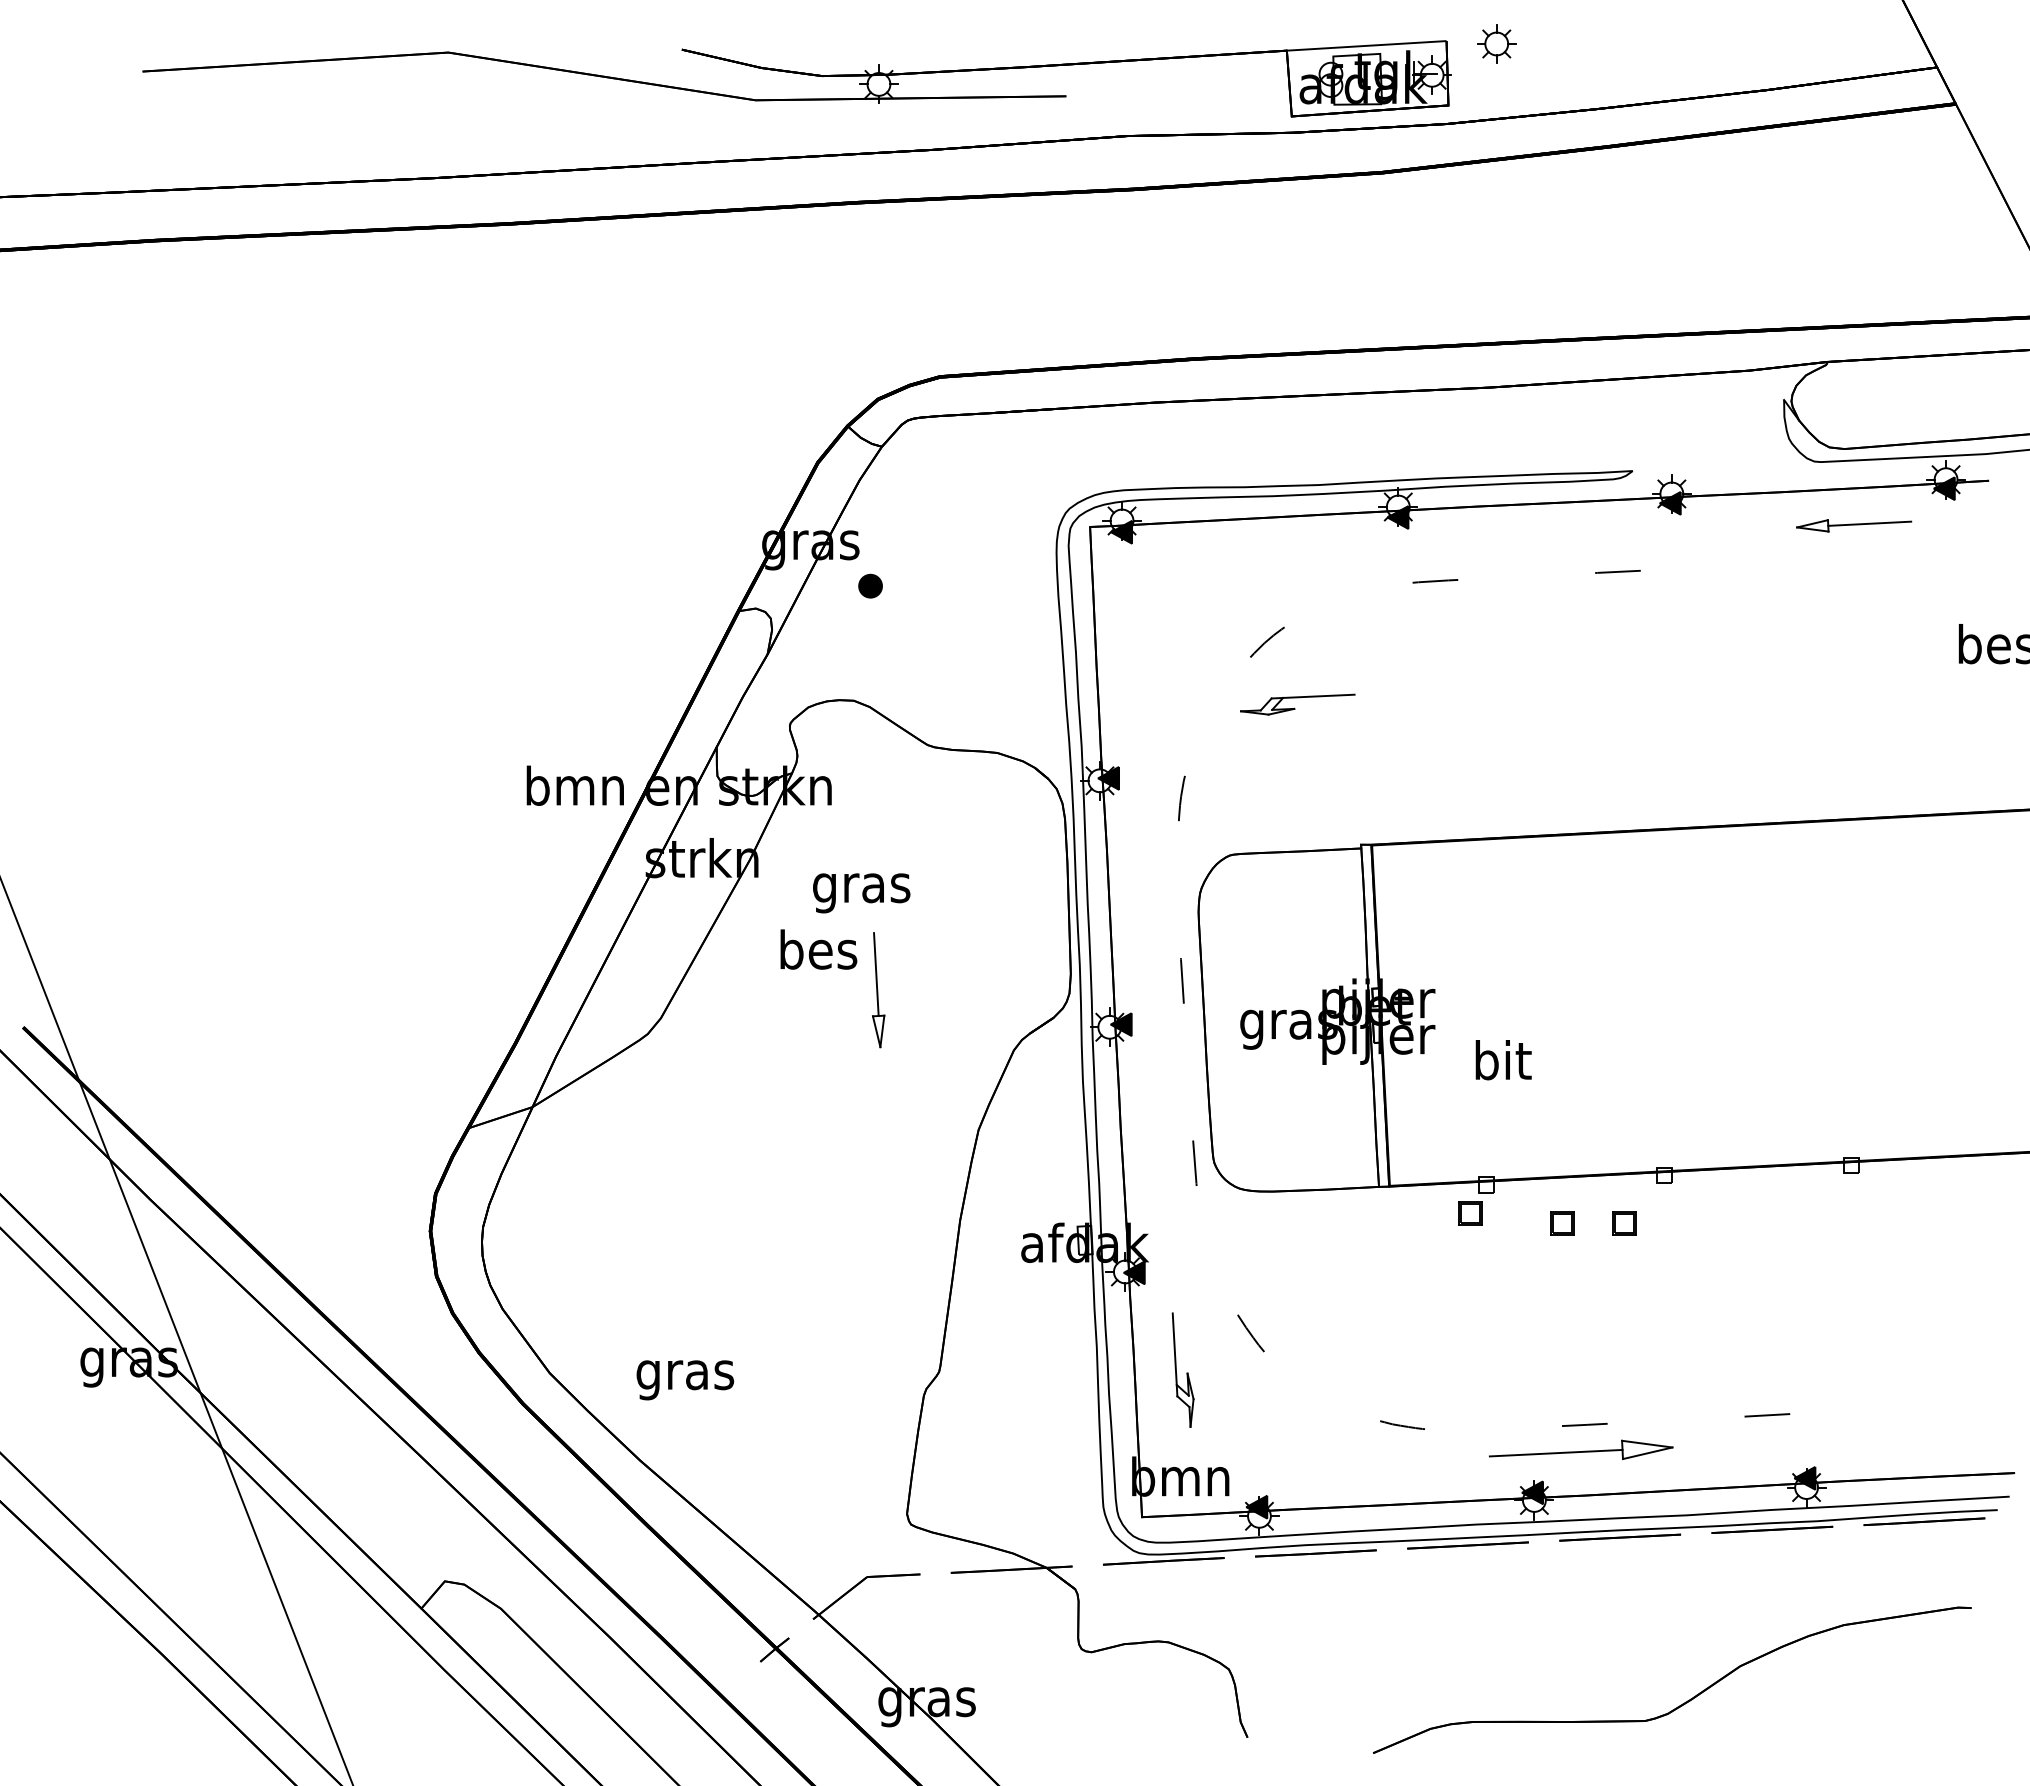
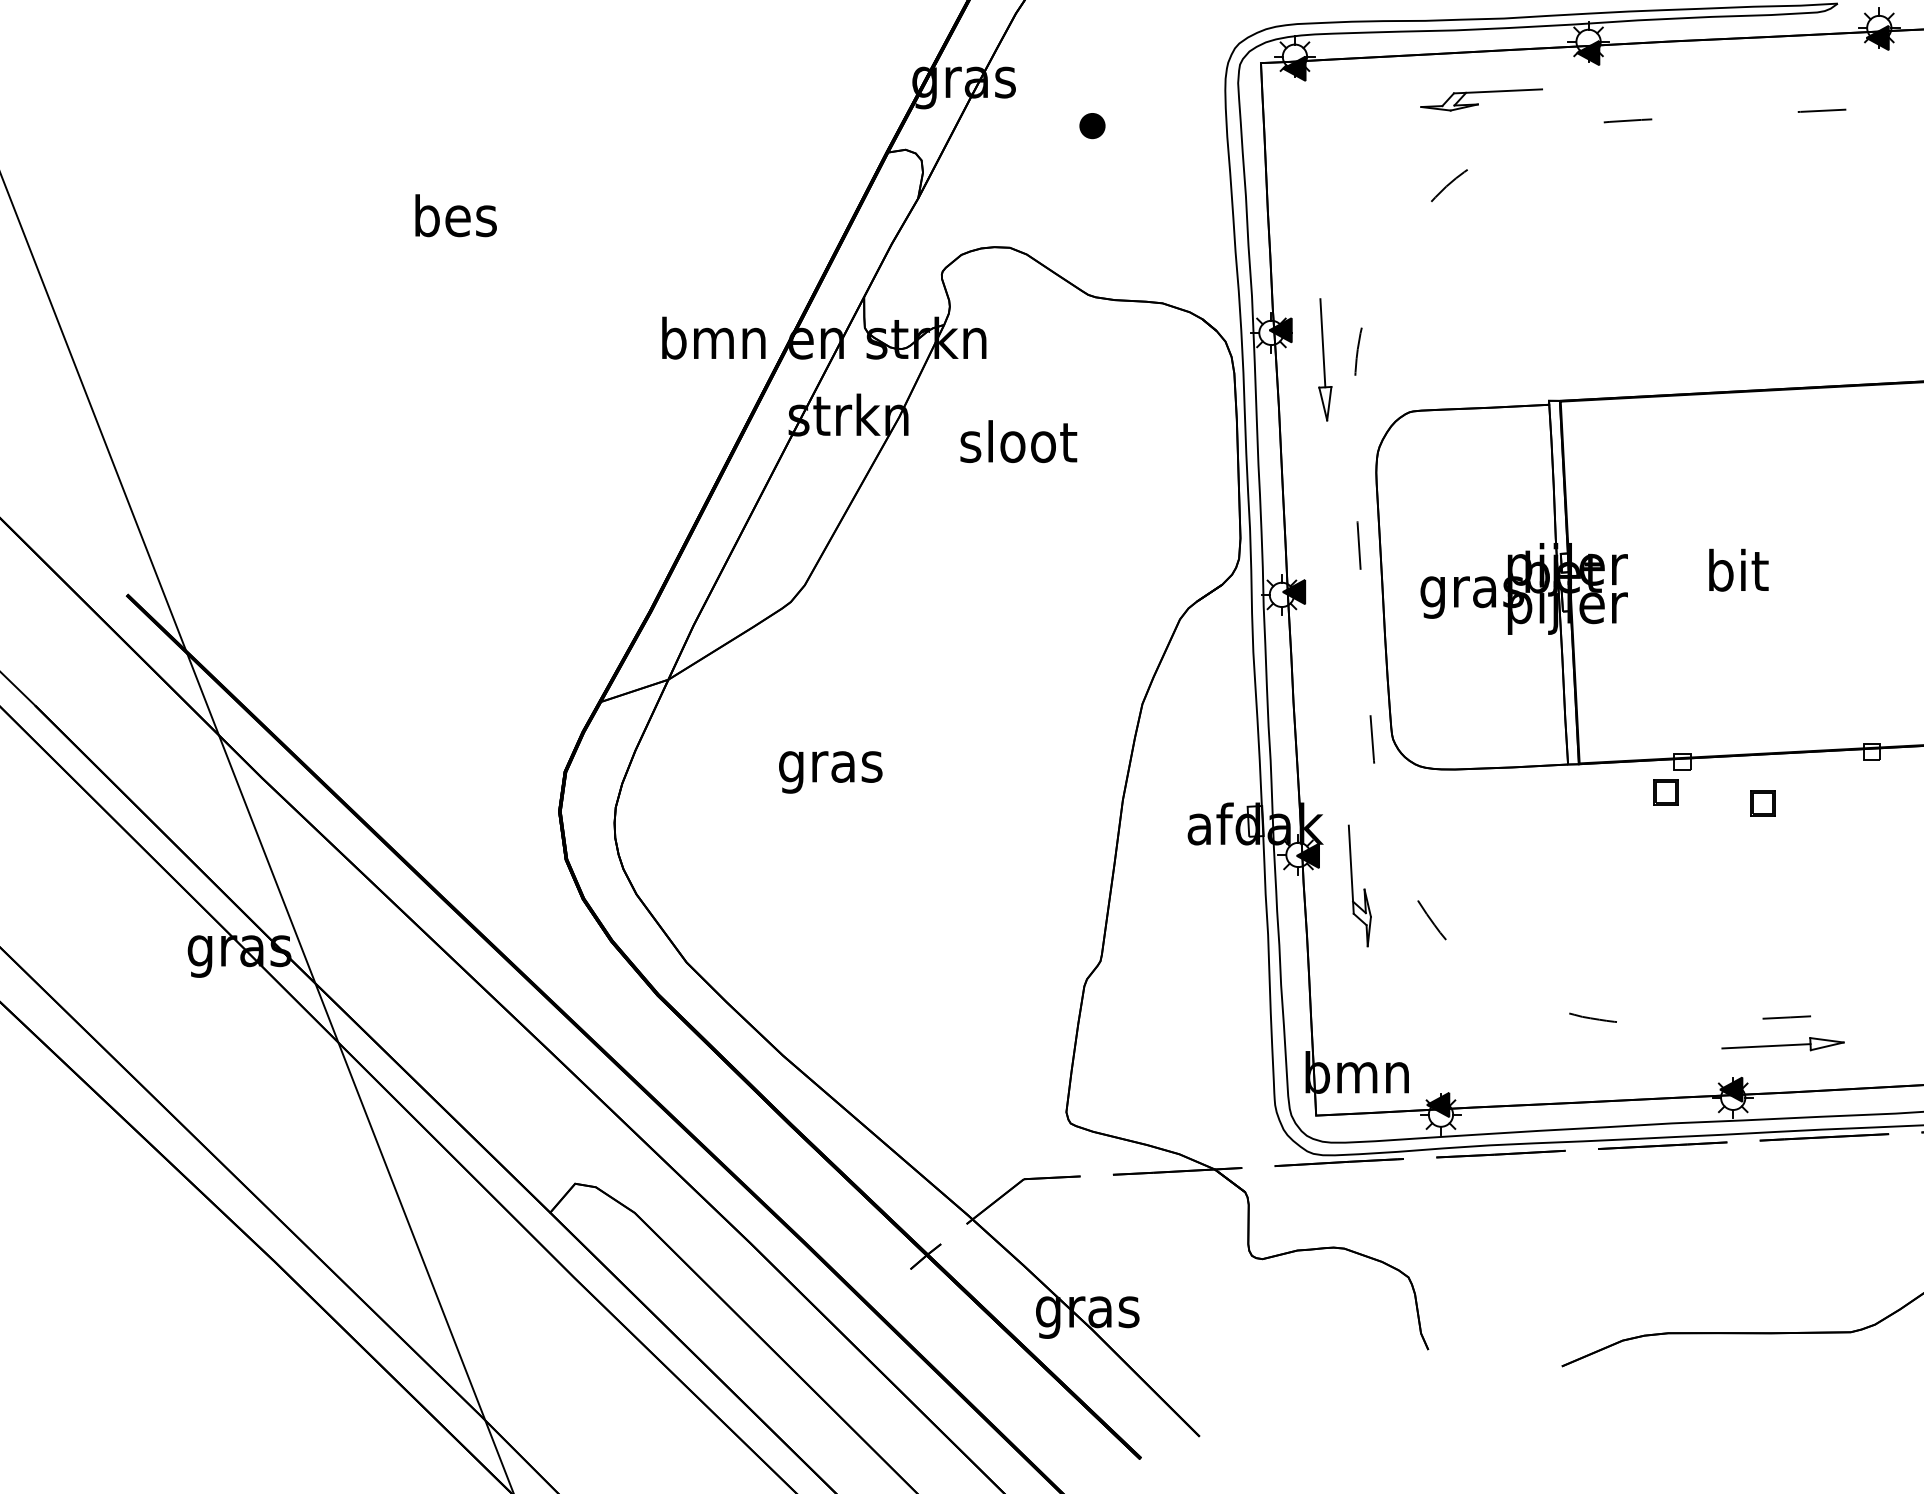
part: (870, 585) -> (1092, 125), moved
part: (1297, 704) -> (1481, 99), moved
text: (862, 888) -> (1019, 447), gras -> sloot
text: (818, 949) -> (455, 215), moved
part: (878, 990) -> (1325, 360), moved
text: (1503, 1060) -> (1738, 570), moved
part: (1624, 1223) -> (1828, 803), removed
part: (1182, 1369) -> (1359, 885), moved
text: (685, 1380) -> (830, 772), moved
part: (1581, 1449) -> (1783, 1043), size x0.62

